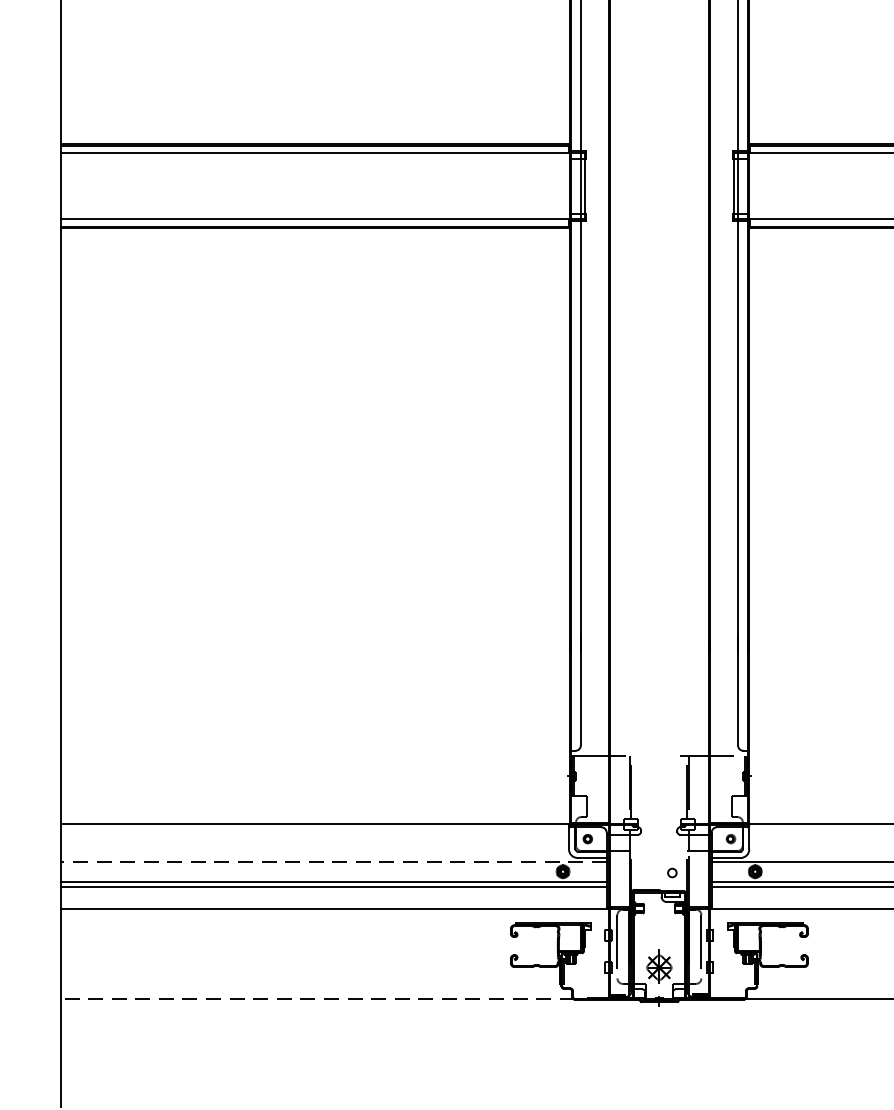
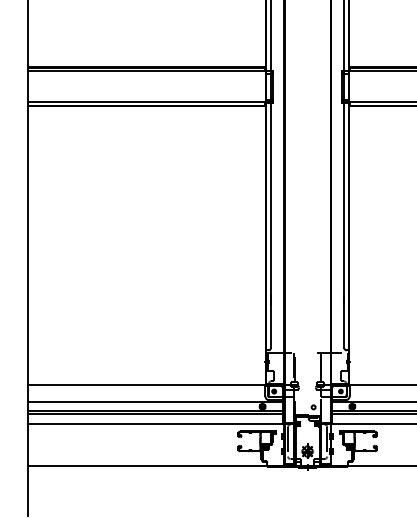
line: (333, 862) -> (155, 402), dashed -> solid
line: (352, 999) -> (164, 466), dashed -> solid

